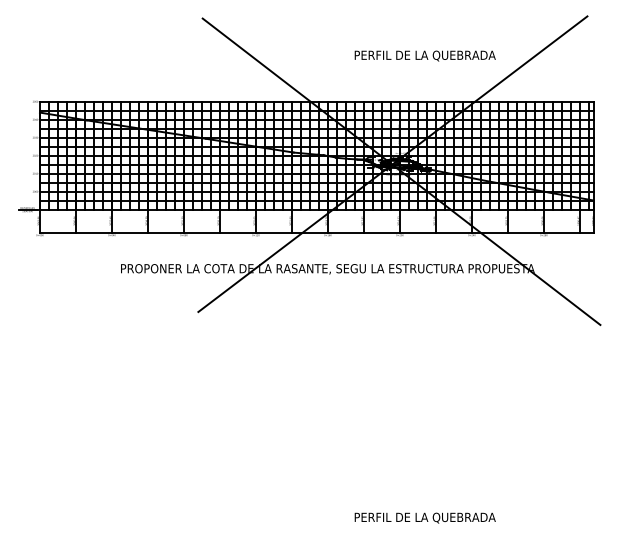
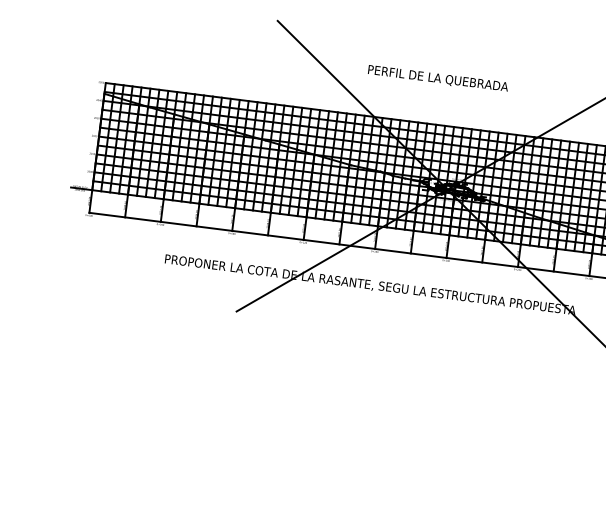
text: (424, 55) -> (437, 78), moved

